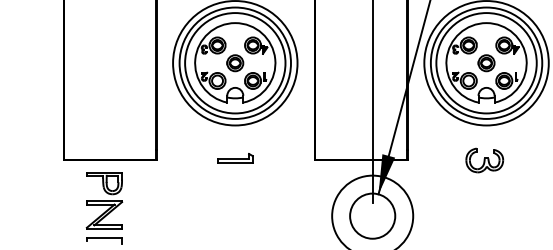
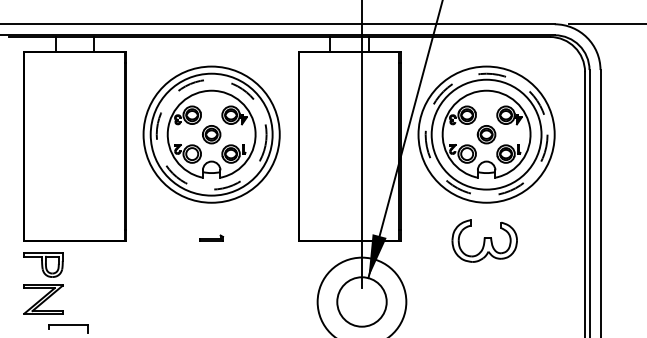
circle: (235, 63) -> (211, 134), solid -> dashed
circle: (486, 63) -> (486, 134), solid -> dashed
part: (235, 157) -> (211, 237), size x0.6
part: (484, 159) -> (484, 240), size x1.6
part: (104, 200) -> (43, 283), moved

